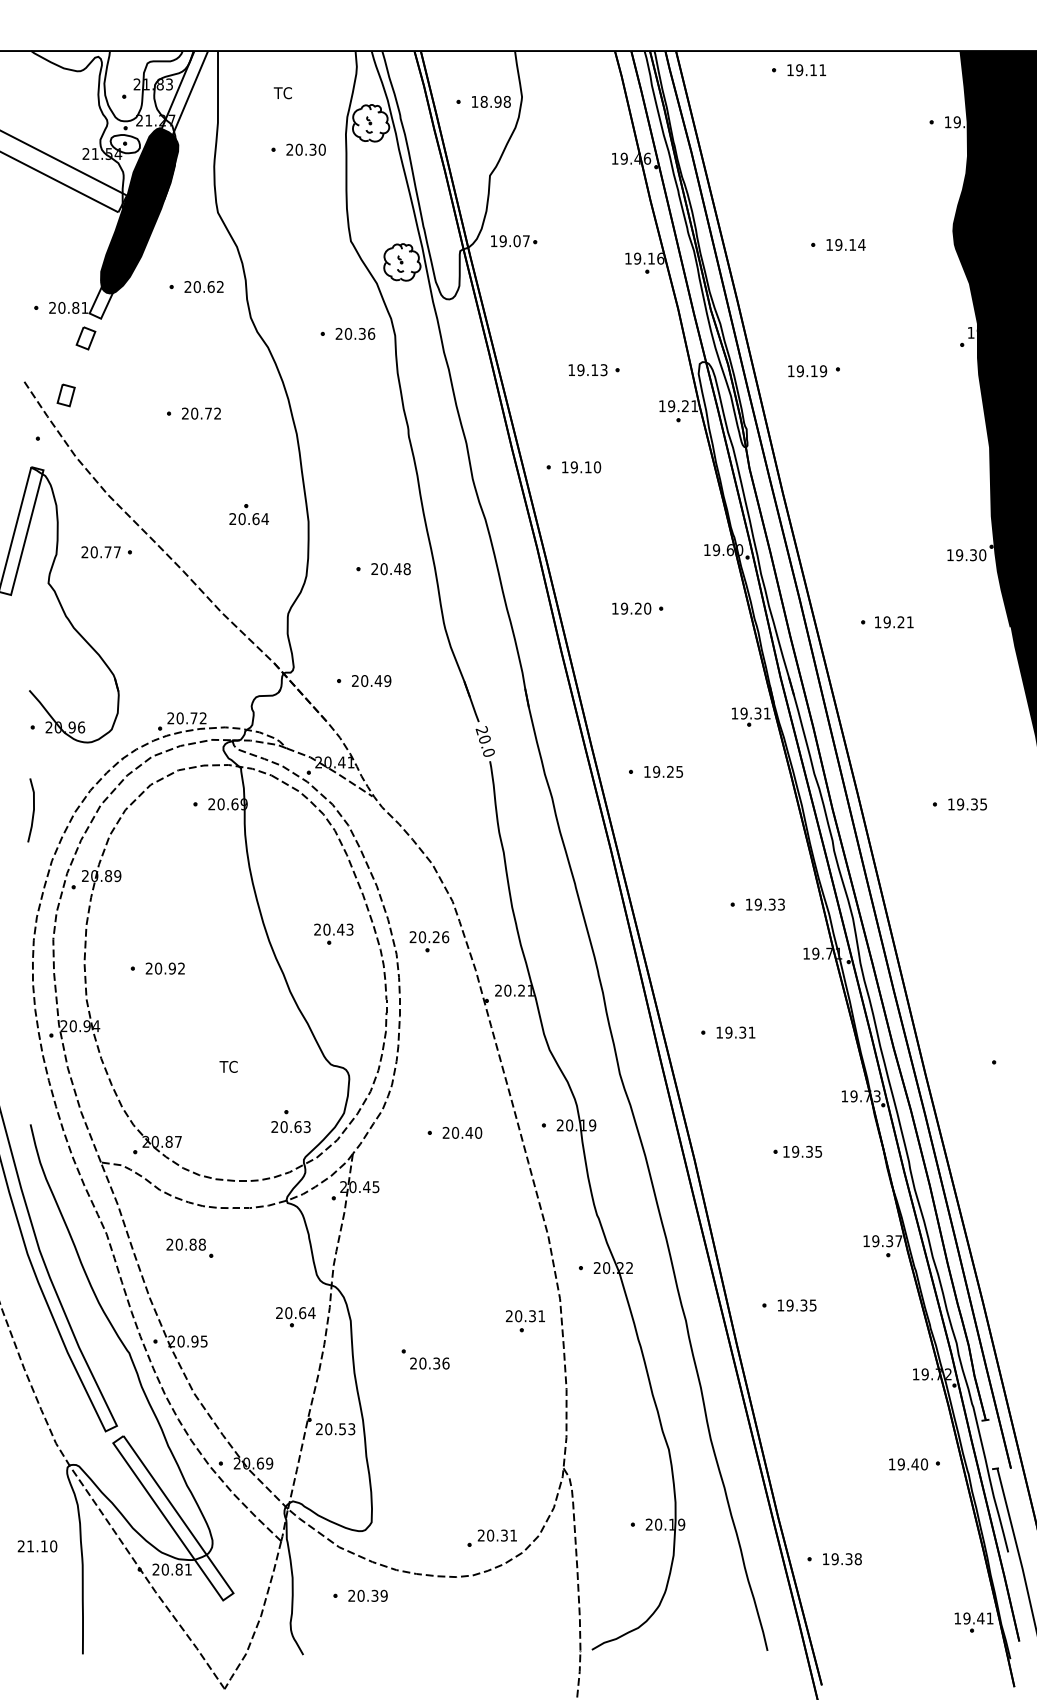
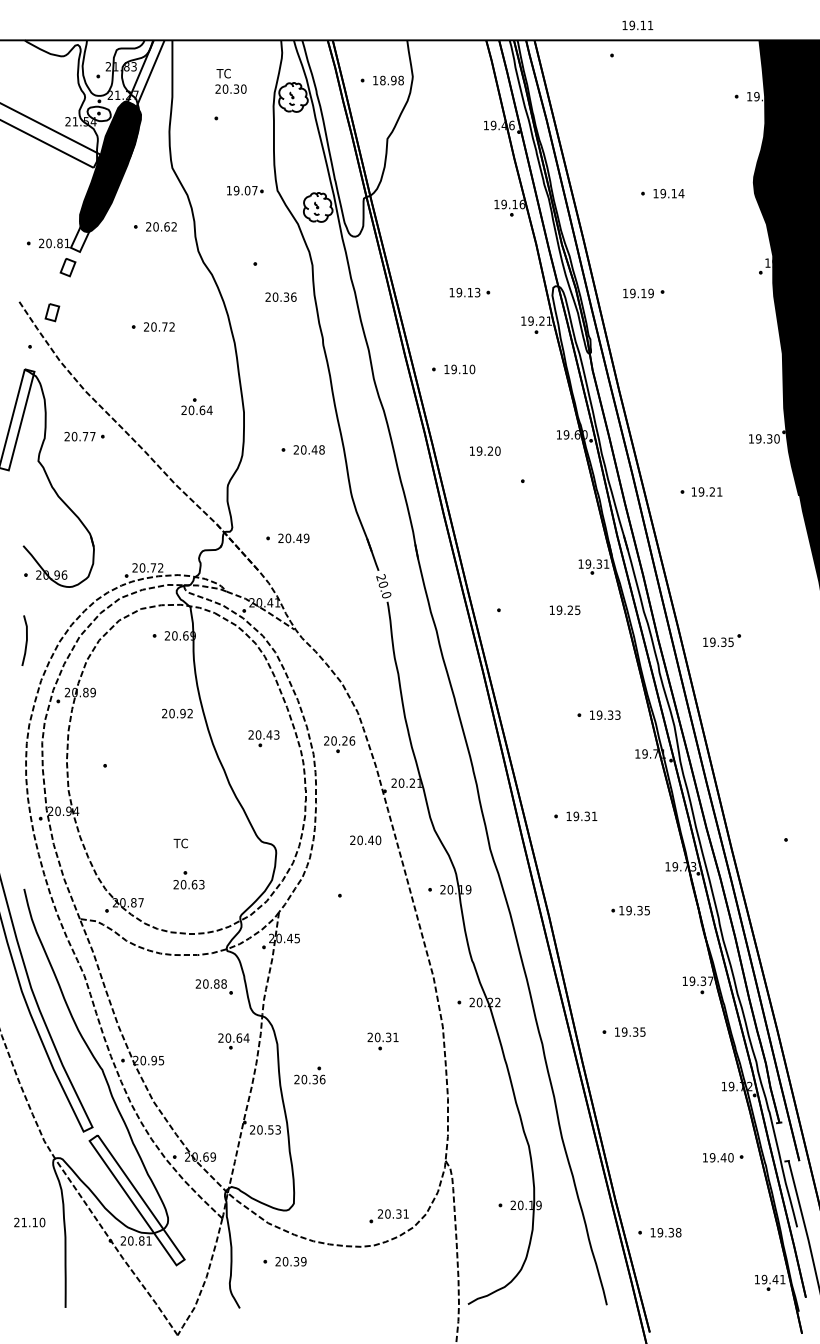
text: (806, 70) -> (637, 25), moved
text: (305, 149) -> (230, 88), moved
part: (514, 241) -> (245, 190), moved
text: (355, 333) -> (281, 296), moved
text: (631, 608) -> (485, 451), moved
text: (663, 771) -> (564, 609), moved
text: (967, 804) -> (718, 642), moved
text: (164, 968) -> (176, 713), moved
part: (290, 1121) -> (188, 880), moved
text: (462, 1132) -> (365, 840), moved
part: (189, 1247) -> (213, 986), moved
part: (524, 1321) -> (382, 1041), moved
text: (429, 1363) -> (309, 1079), moved

